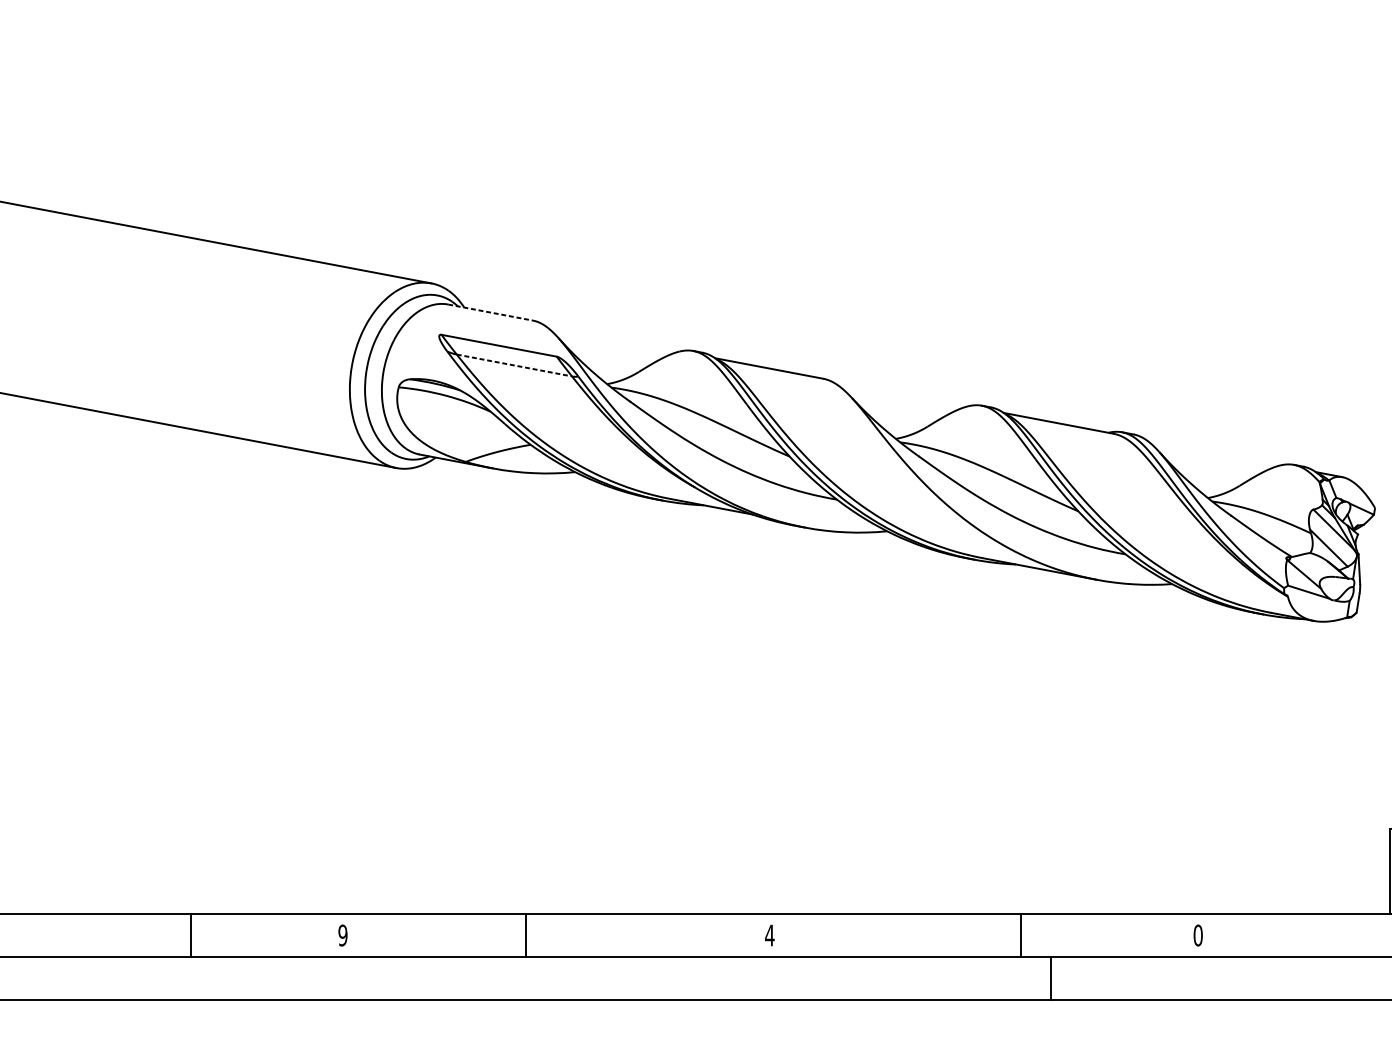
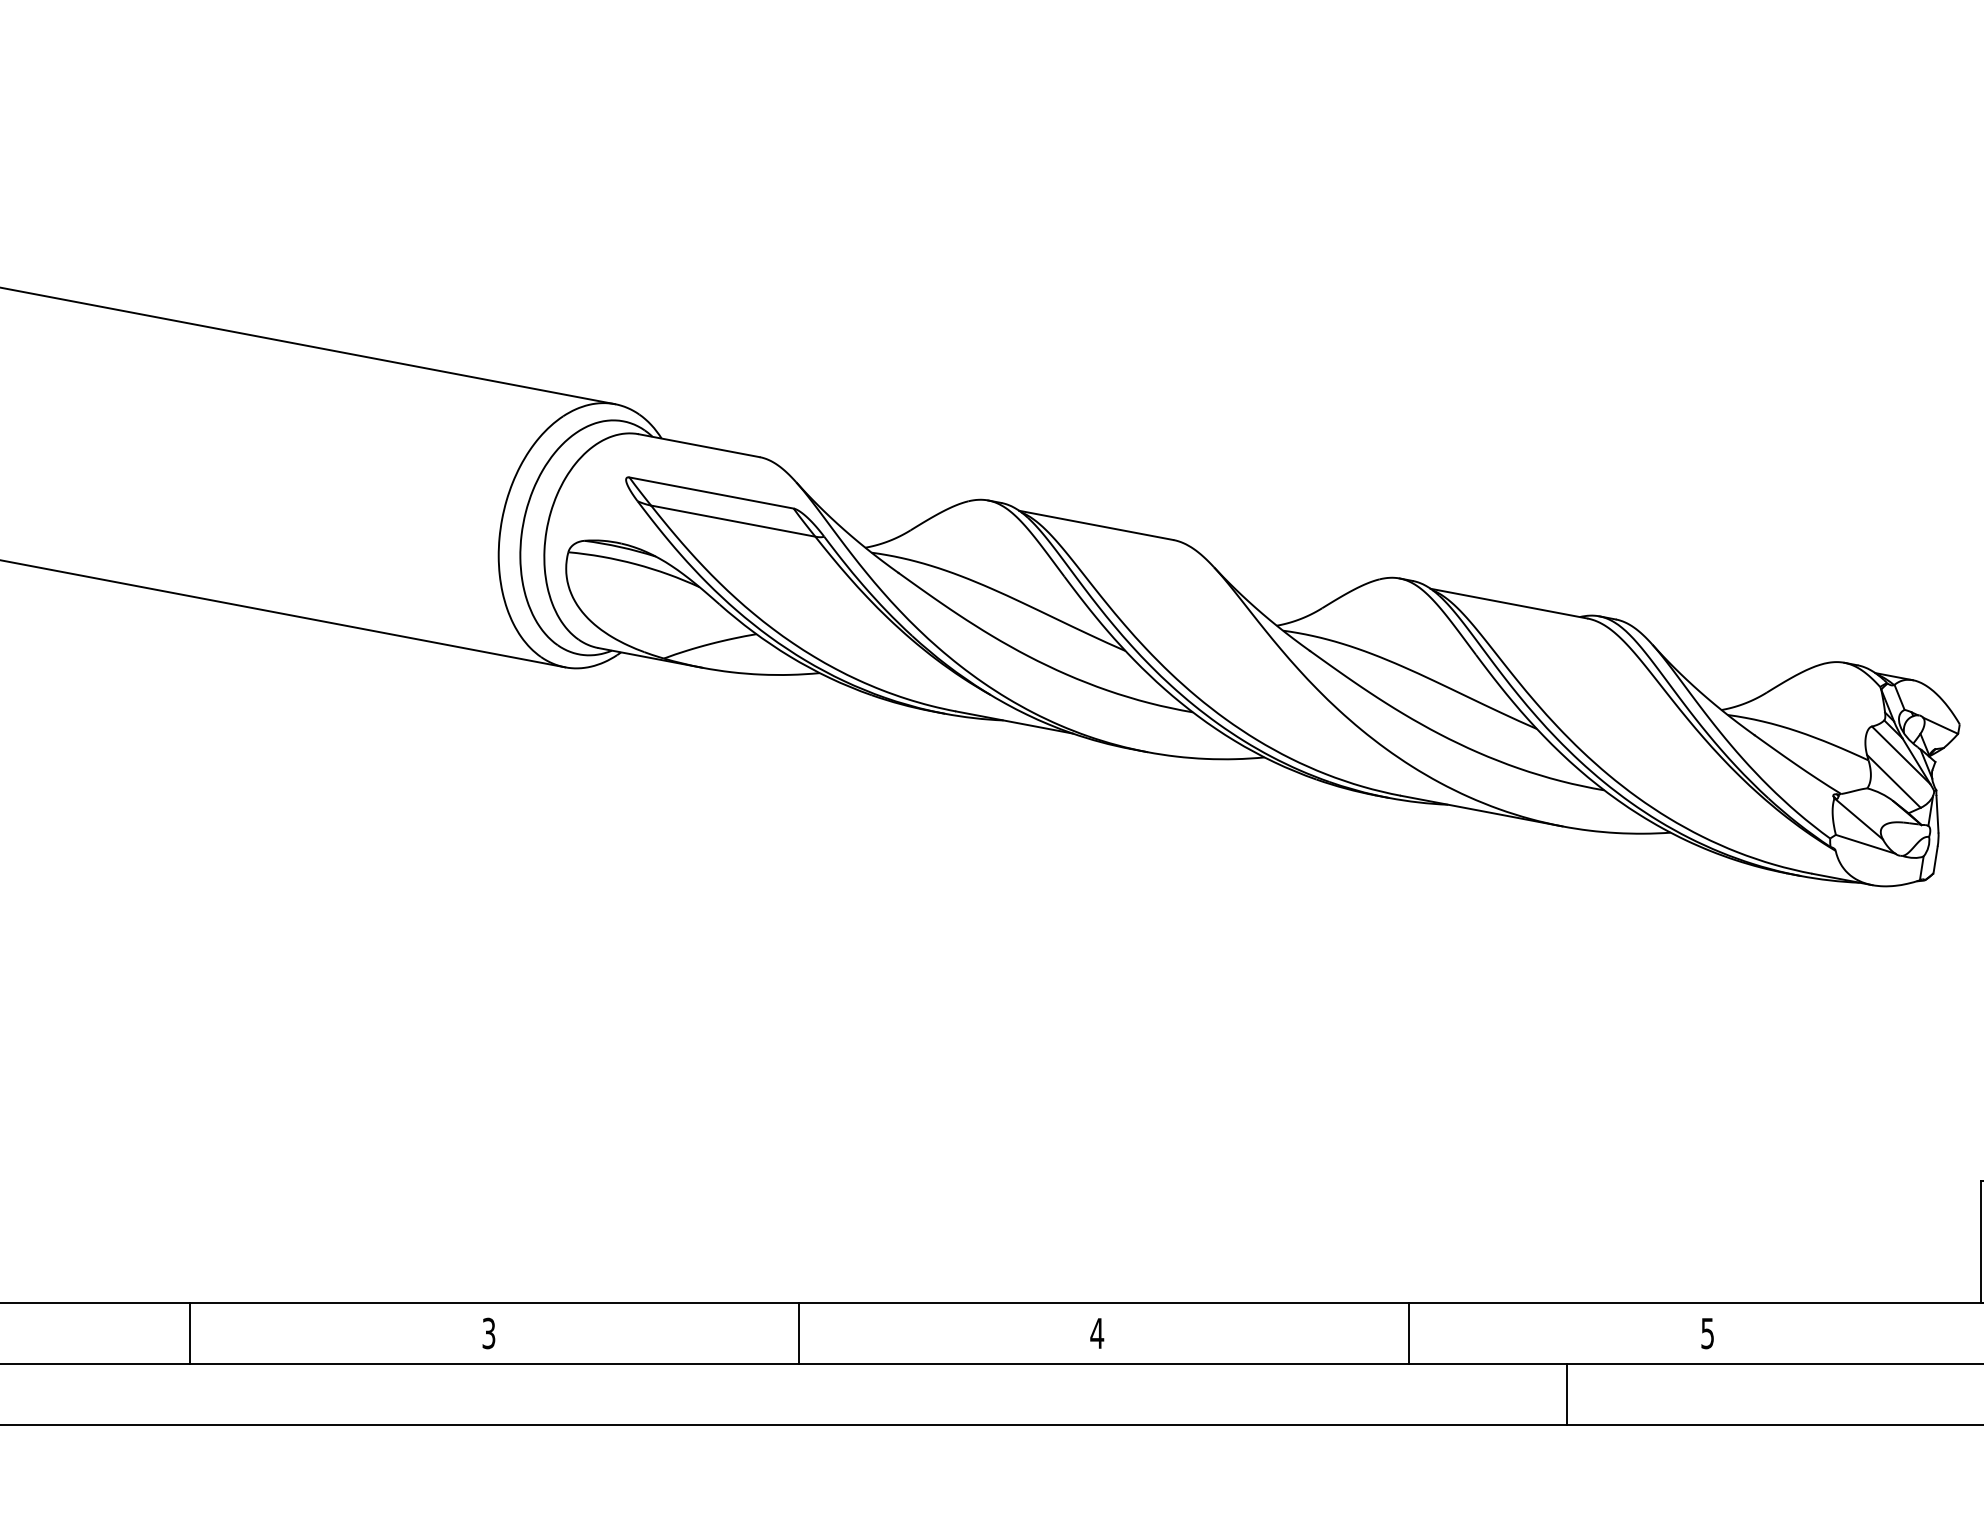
line: (490, 312) -> (699, 445), dashed -> solid
line: (514, 365) -> (733, 521), dashed -> solid
line: (190, 935) -> (189, 1333), moved
text: (342, 935) -> (488, 1333), 9 -> 3
line: (526, 935) -> (799, 1333), moved
line: (1021, 935) -> (1408, 1333), moved
text: (1198, 935) -> (1707, 1333), 0 -> 5
line: (1050, 977) -> (1566, 1393), moved

